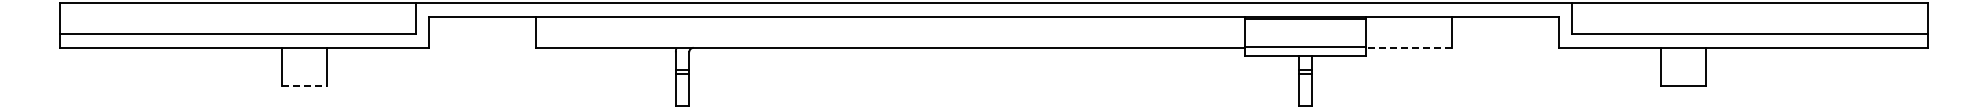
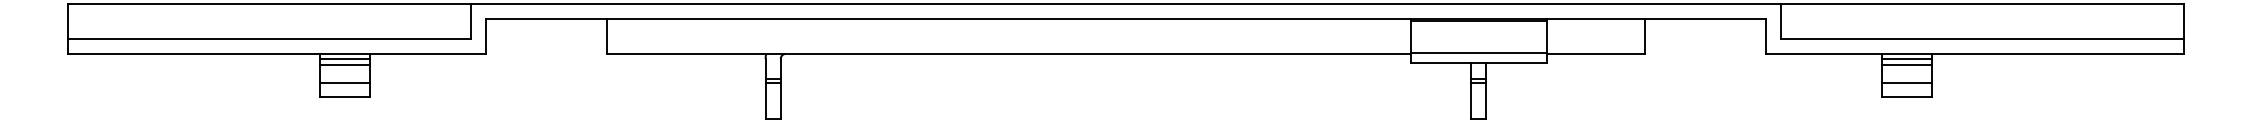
line: (1408, 47) -> (1595, 53), dashed -> solid
line: (304, 52) -> (344, 59), added
line: (1683, 52) -> (1907, 59), added
line: (304, 57) -> (344, 64), added
line: (1683, 57) -> (1907, 64), added
line: (304, 73) -> (344, 83), added
line: (1683, 73) -> (1907, 83), added
line: (304, 86) -> (344, 97), dashed -> solid

